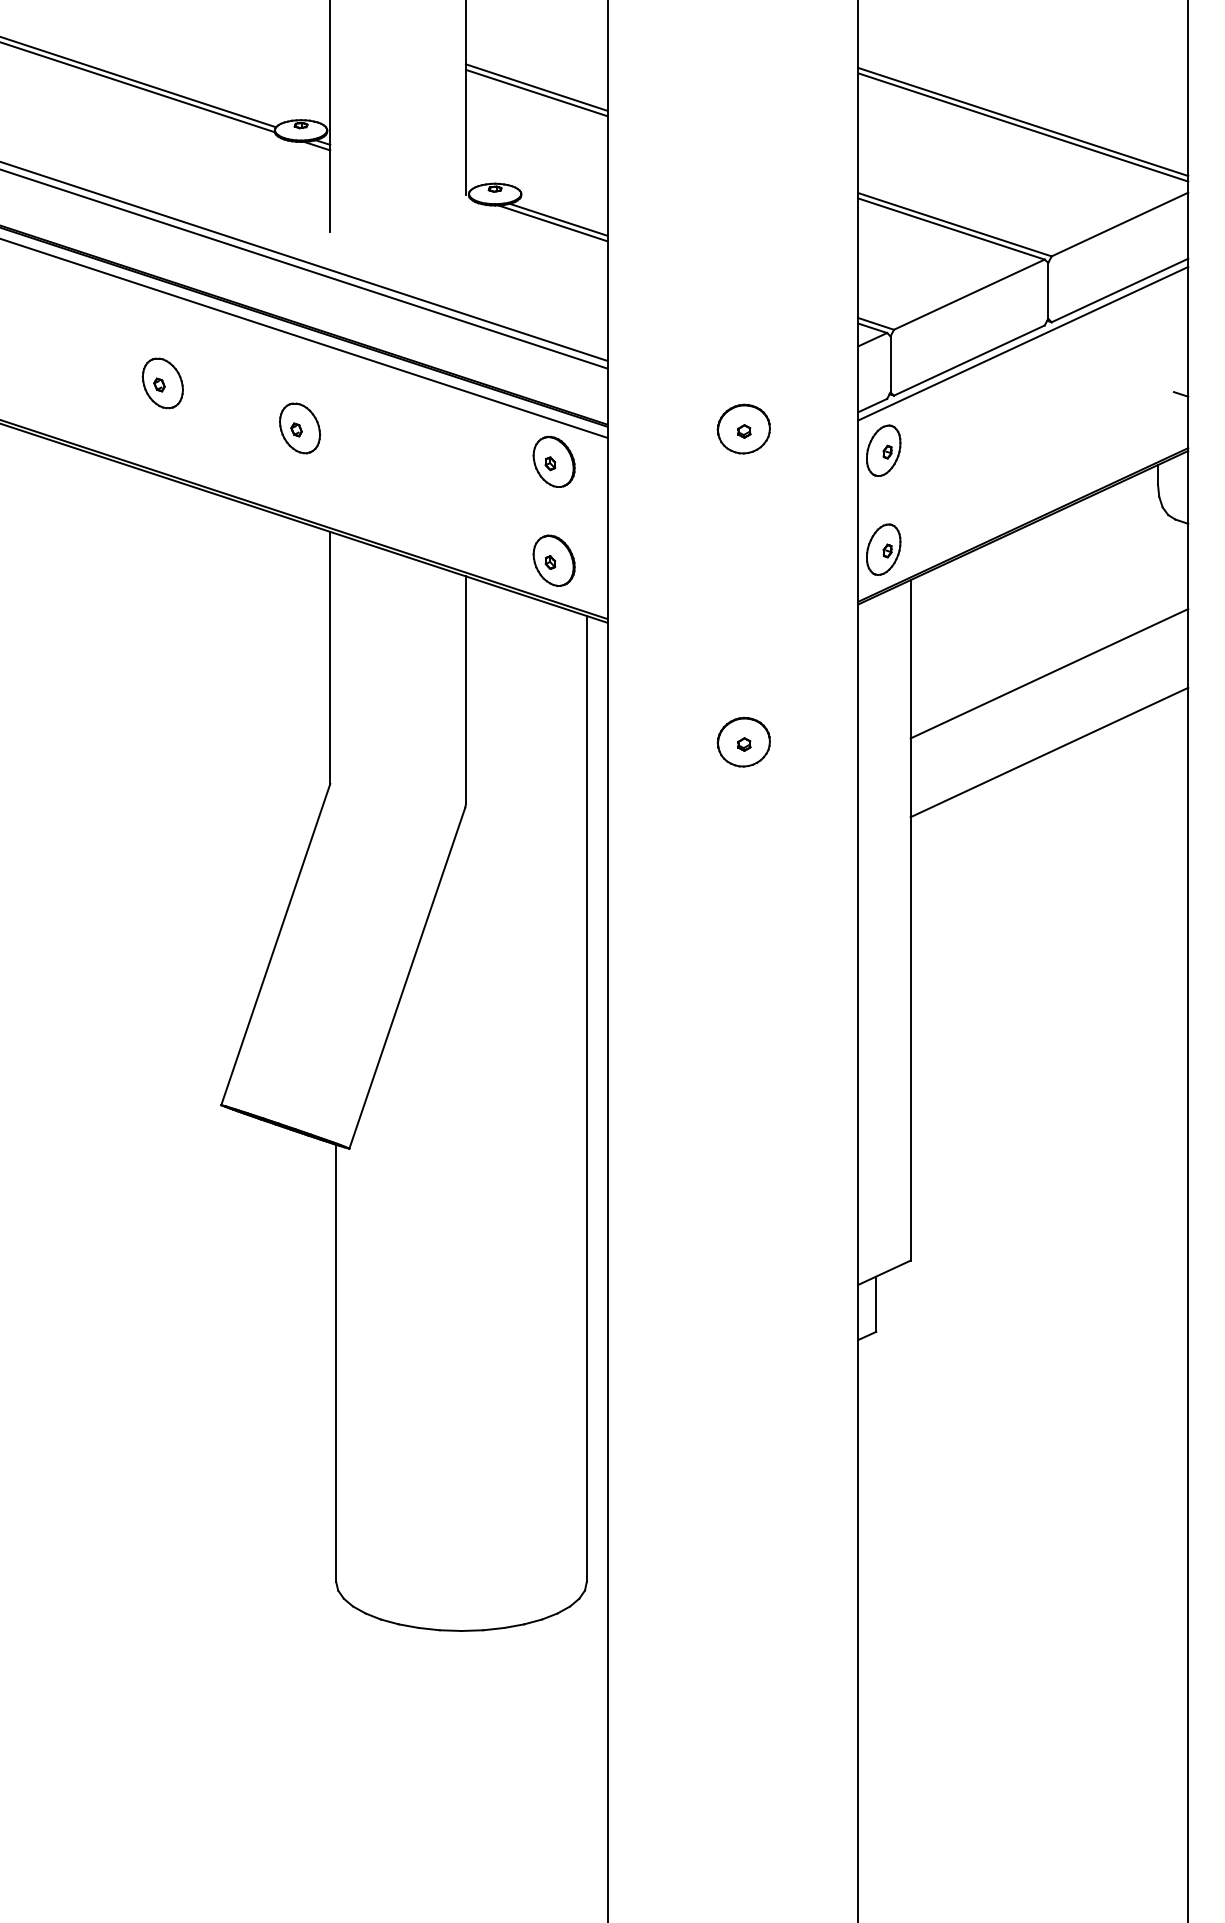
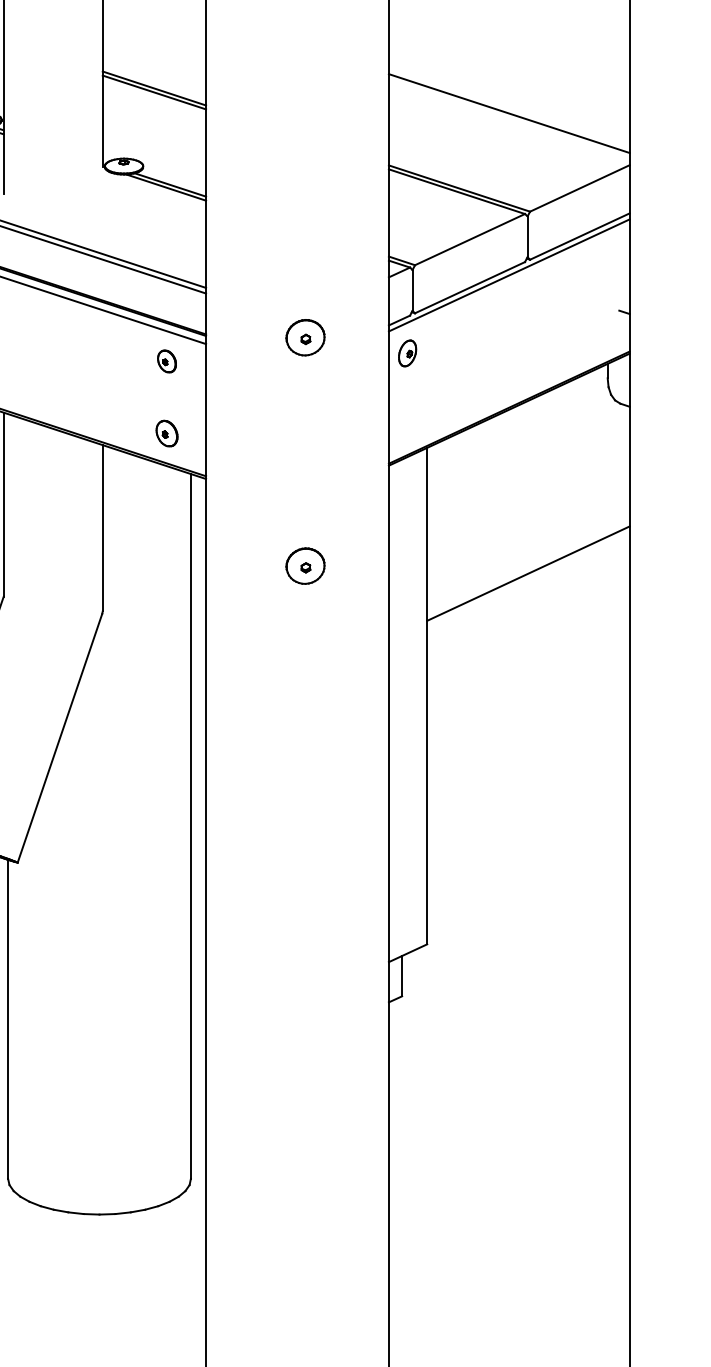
line: (1023, 127) -> (509, 117), removed
part: (883, 450) -> (407, 353), size x0.7
part: (553, 461) -> (166, 361), size x0.6
part: (883, 549) -> (407, 425), removed
part: (553, 560) -> (166, 433), size x0.7
line: (1049, 673) -> (528, 515), removed

